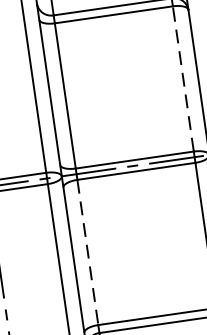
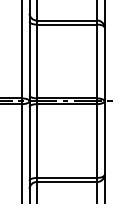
line: (184, 78) -> (97, 61), dashed -> solid
line: (88, 253) -> (37, 141), dashed -> solid

